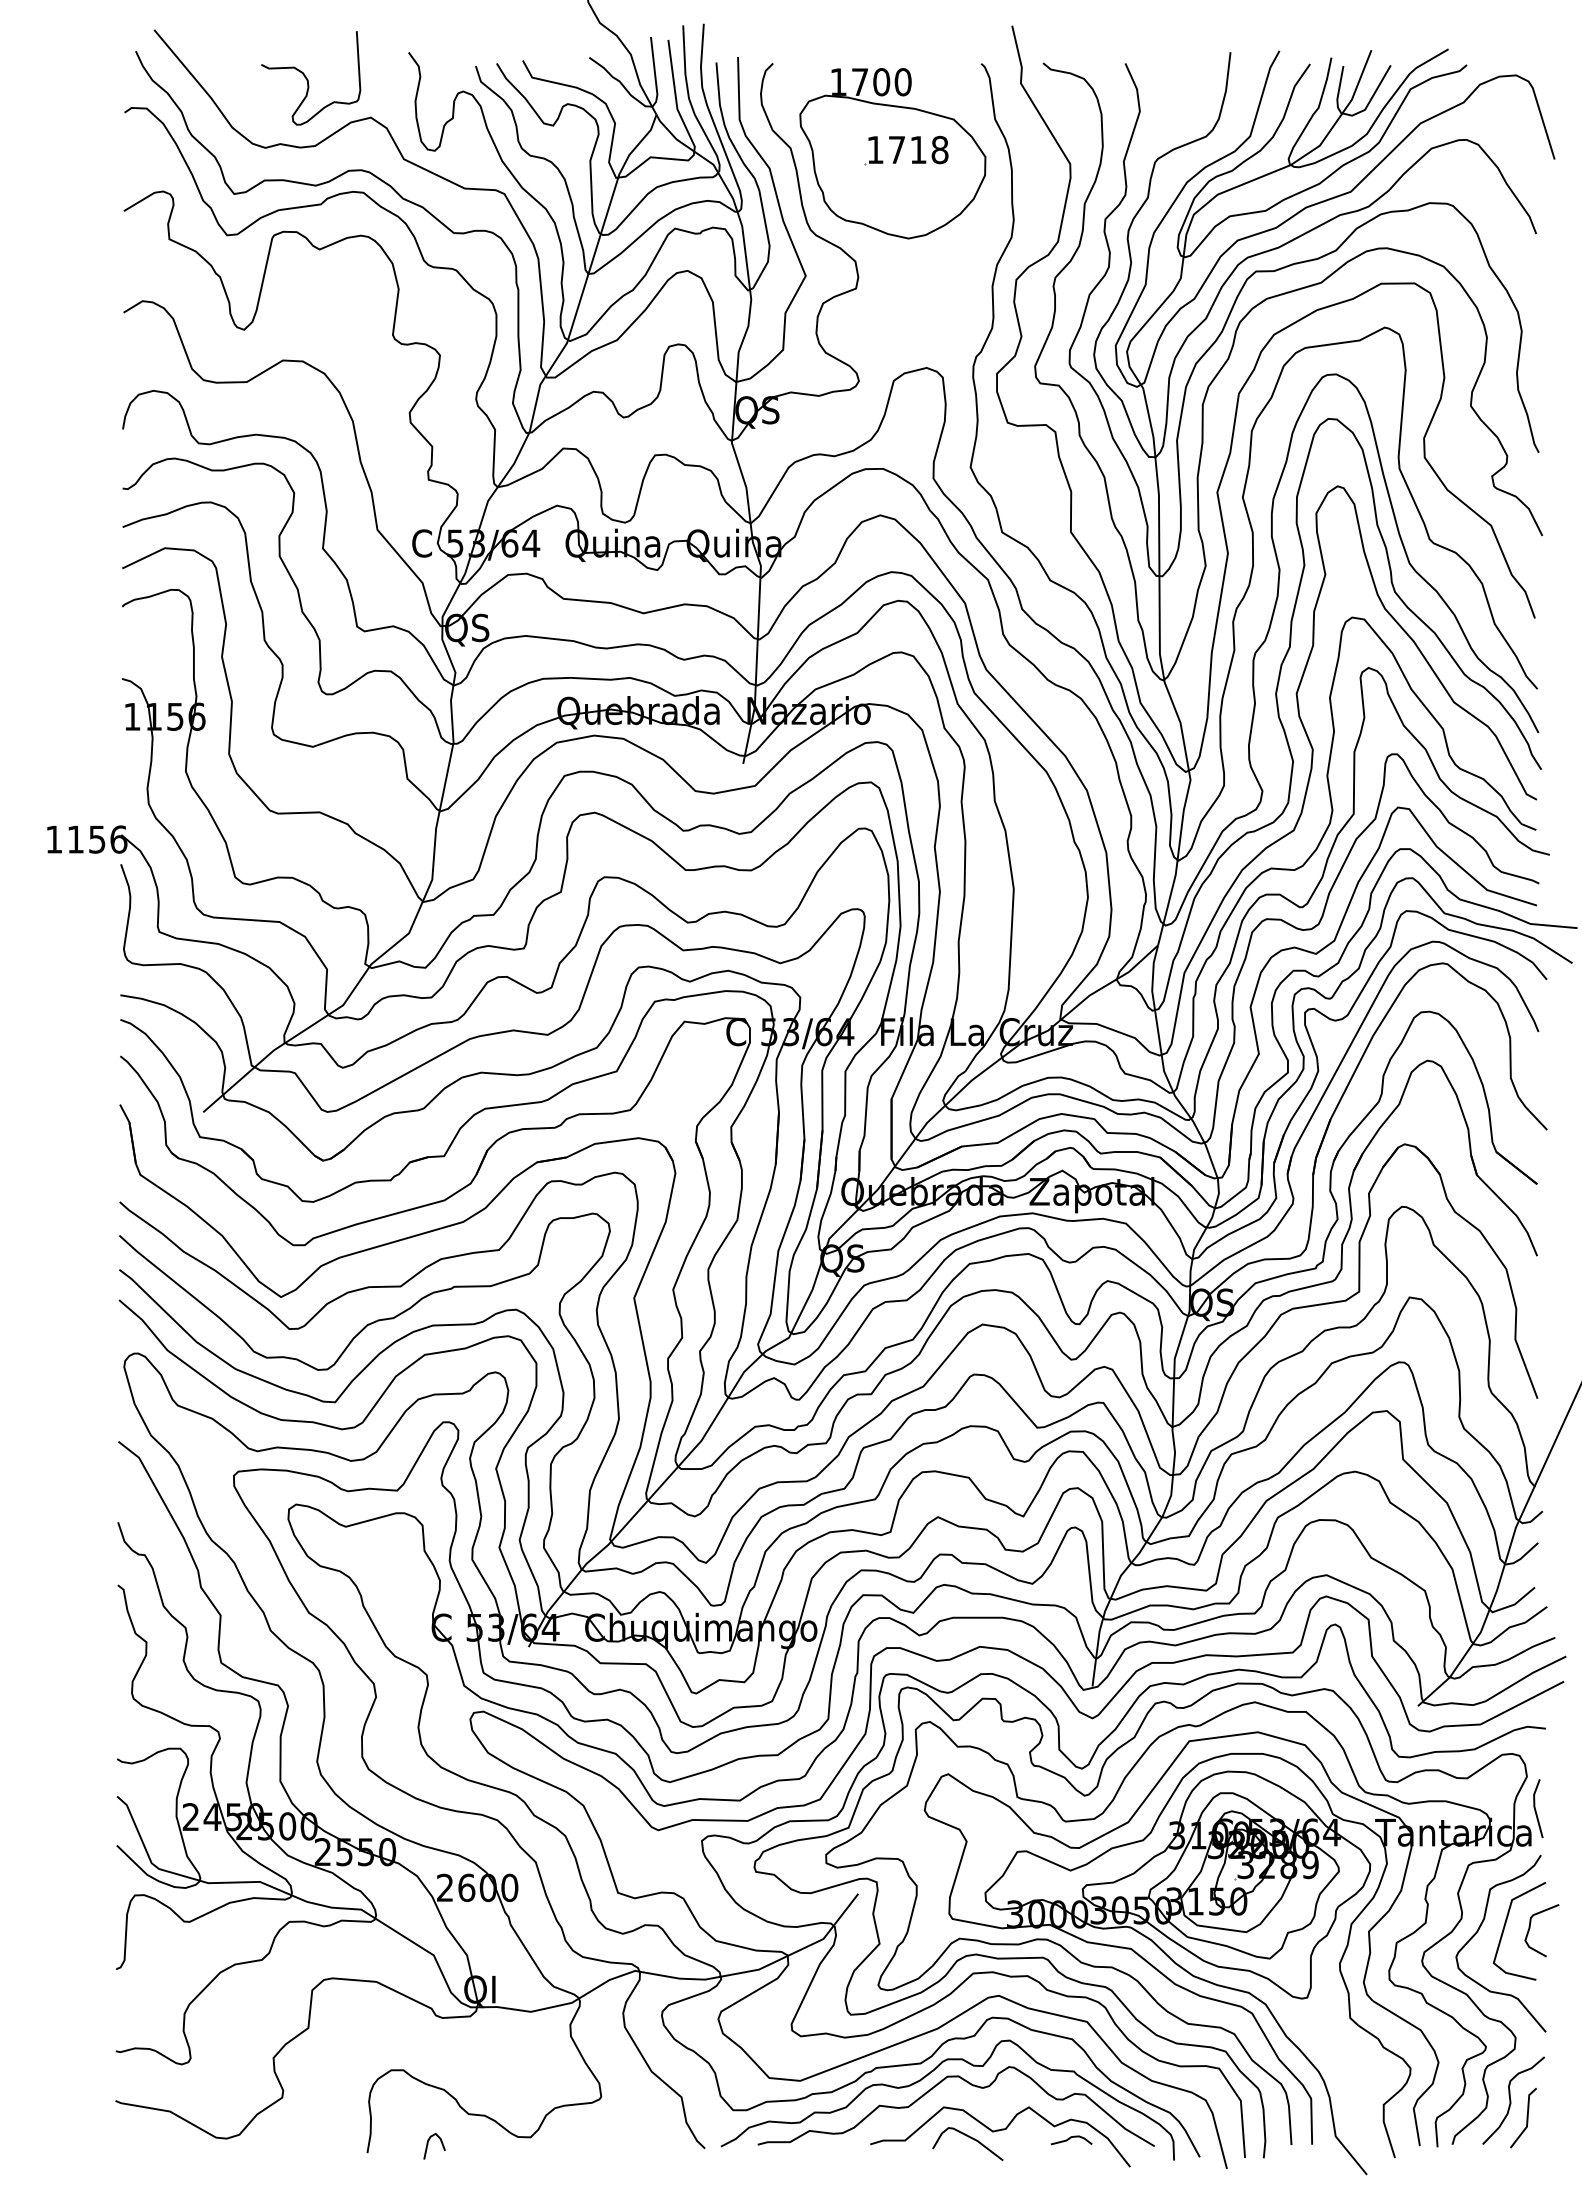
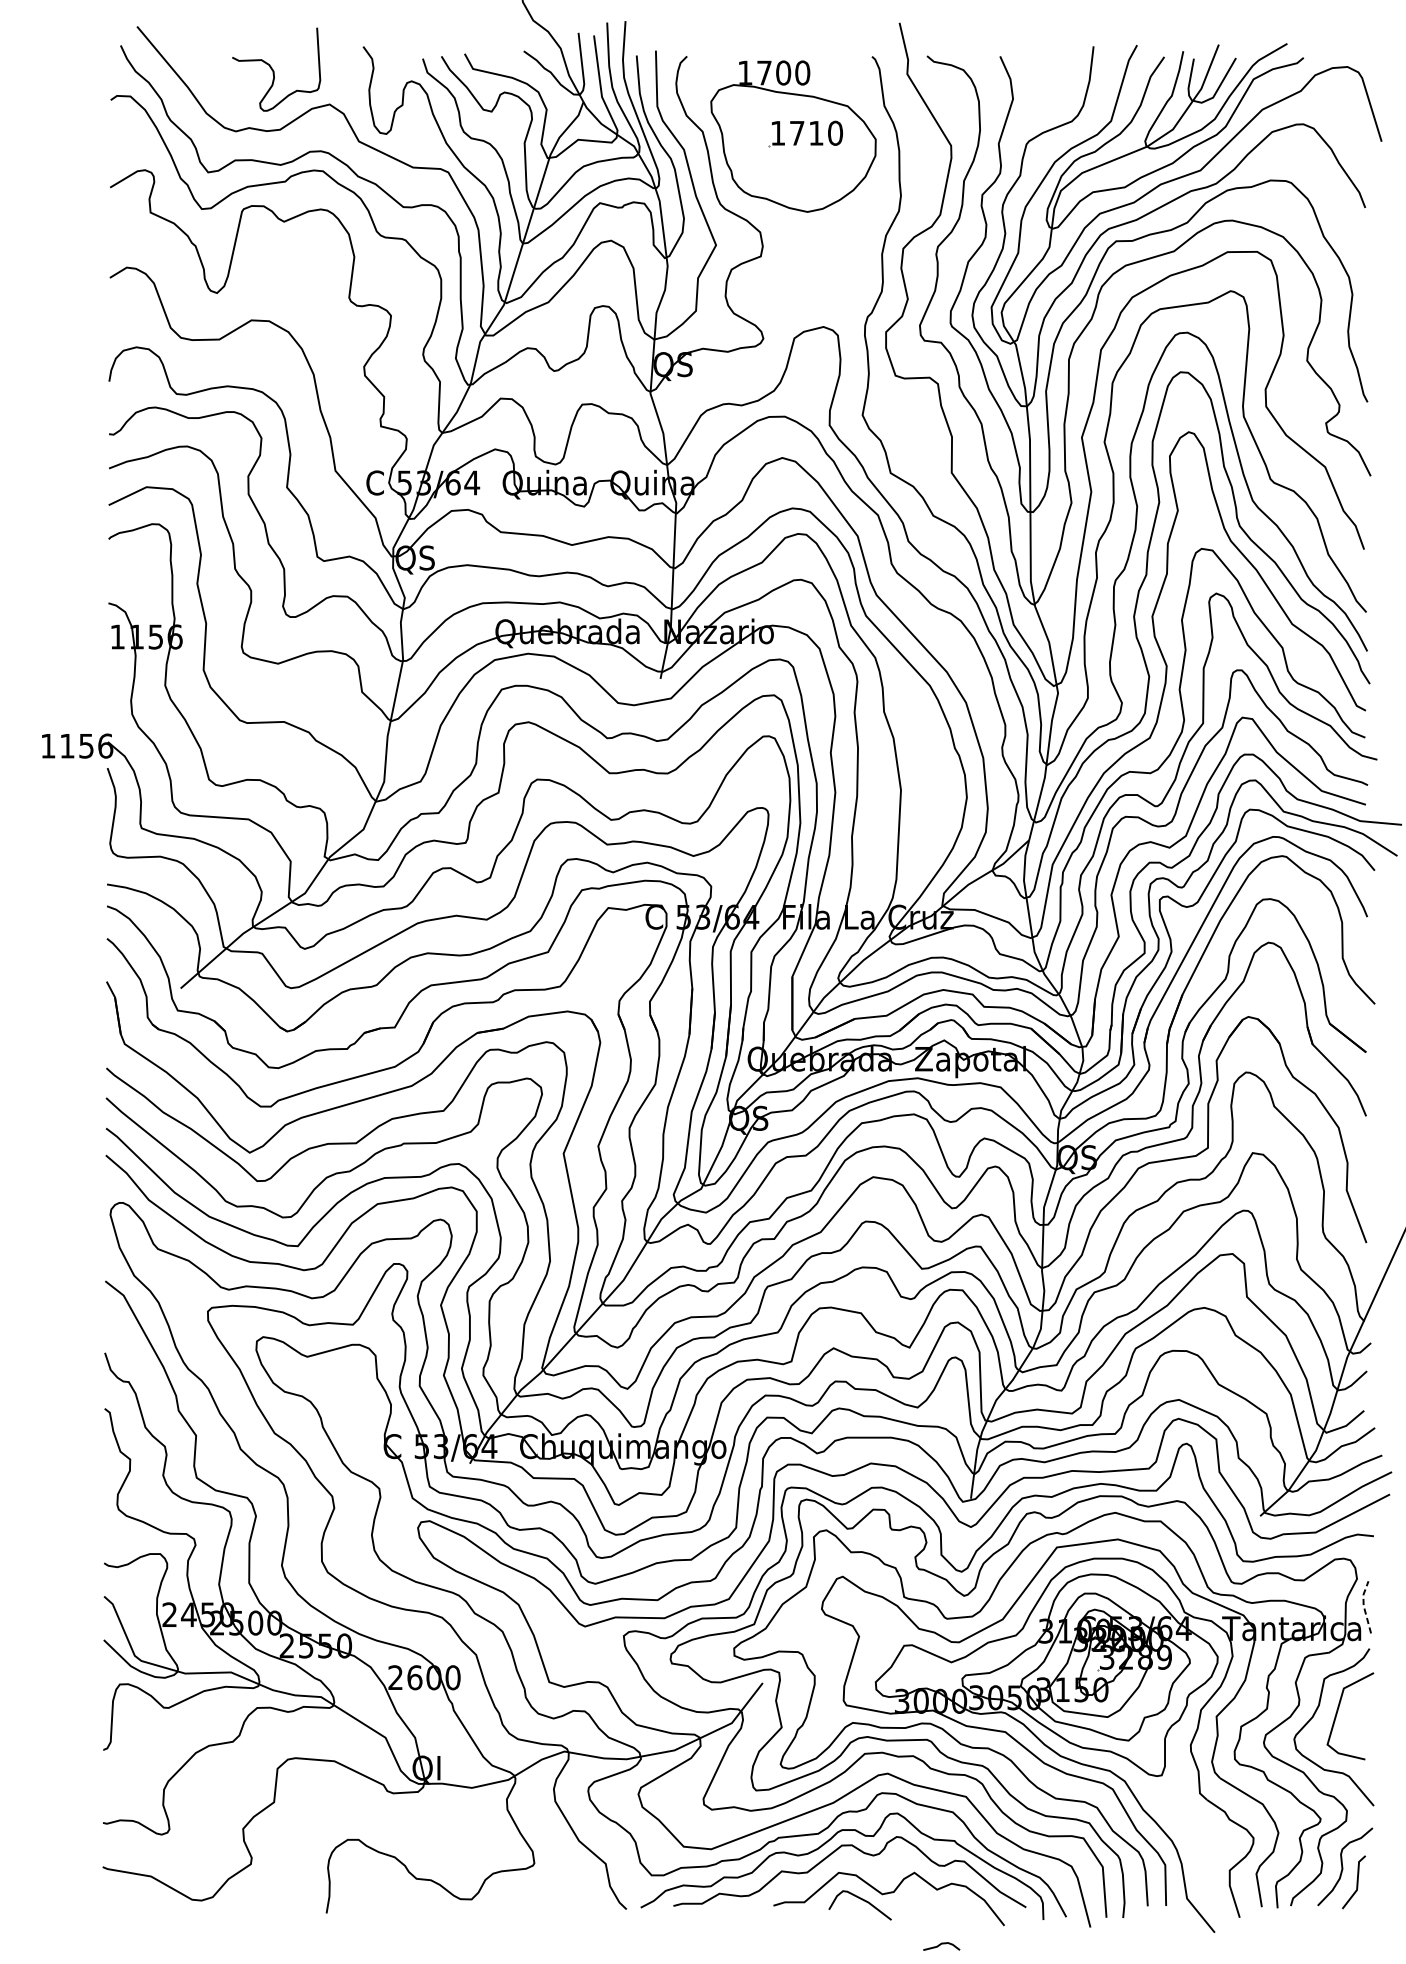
text: (939, 149) -> (834, 132), 1718 -> 1710
line: (1534, 1807) -> (1363, 1606), solid -> dashed
curve: (1530, 1928) -> (1360, 1713), removed
curve: (1071, 2138) -> (941, 1944), moved
curve: (428, 2145) -> (380, 1906), removed

